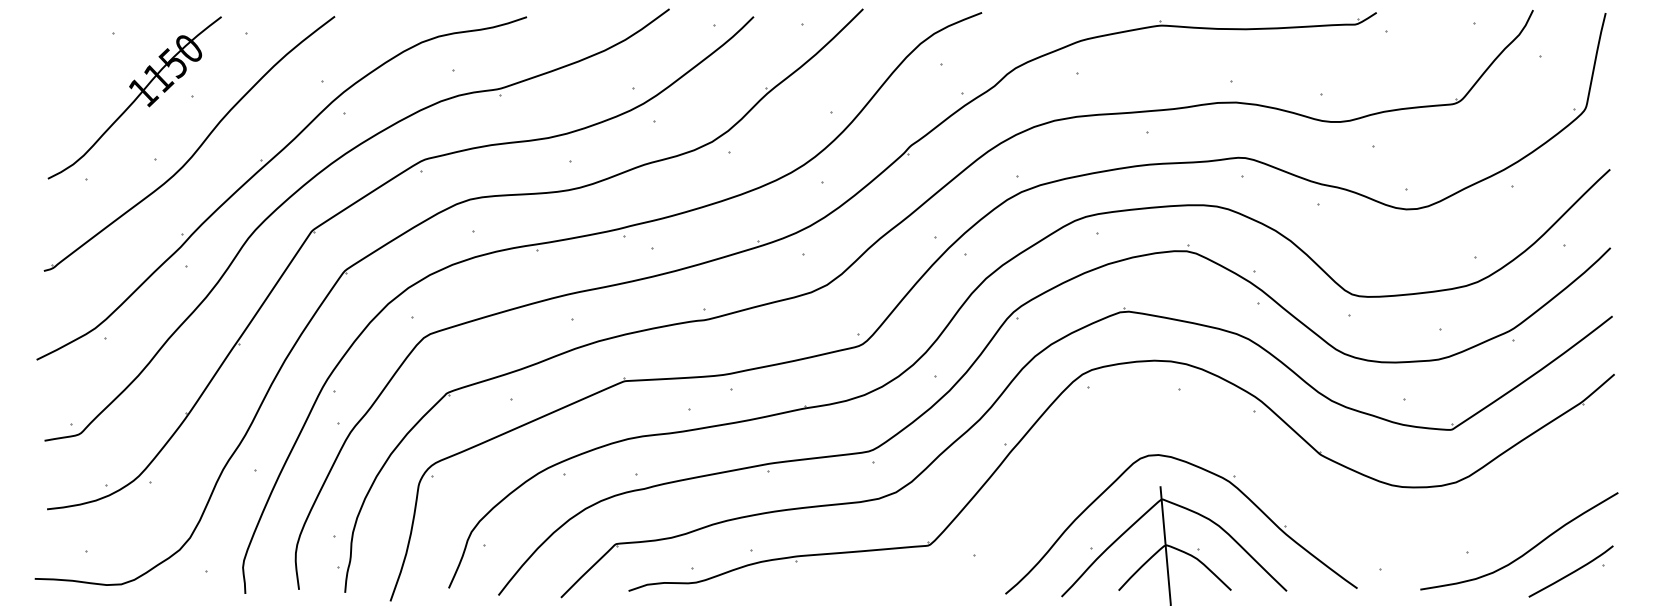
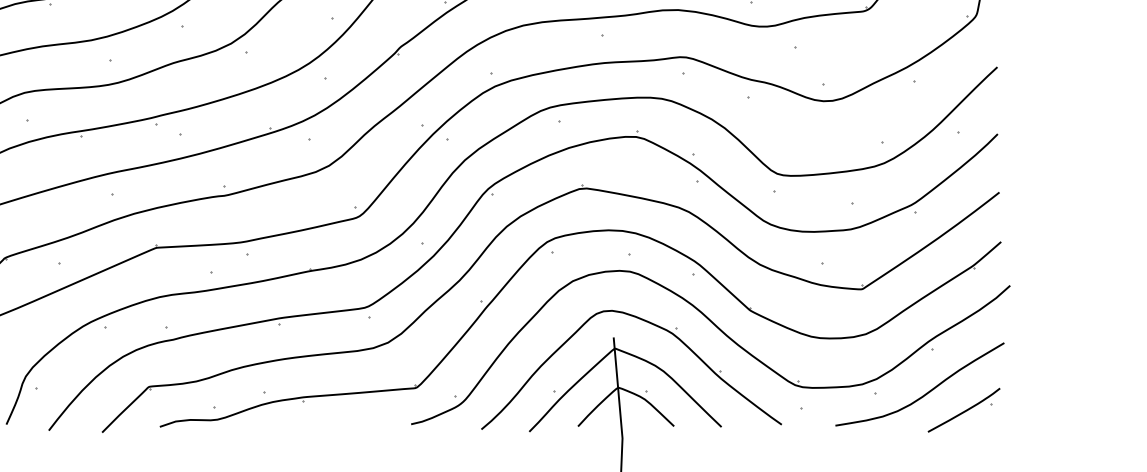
part: (1289, 482) -> (723, 334), added

